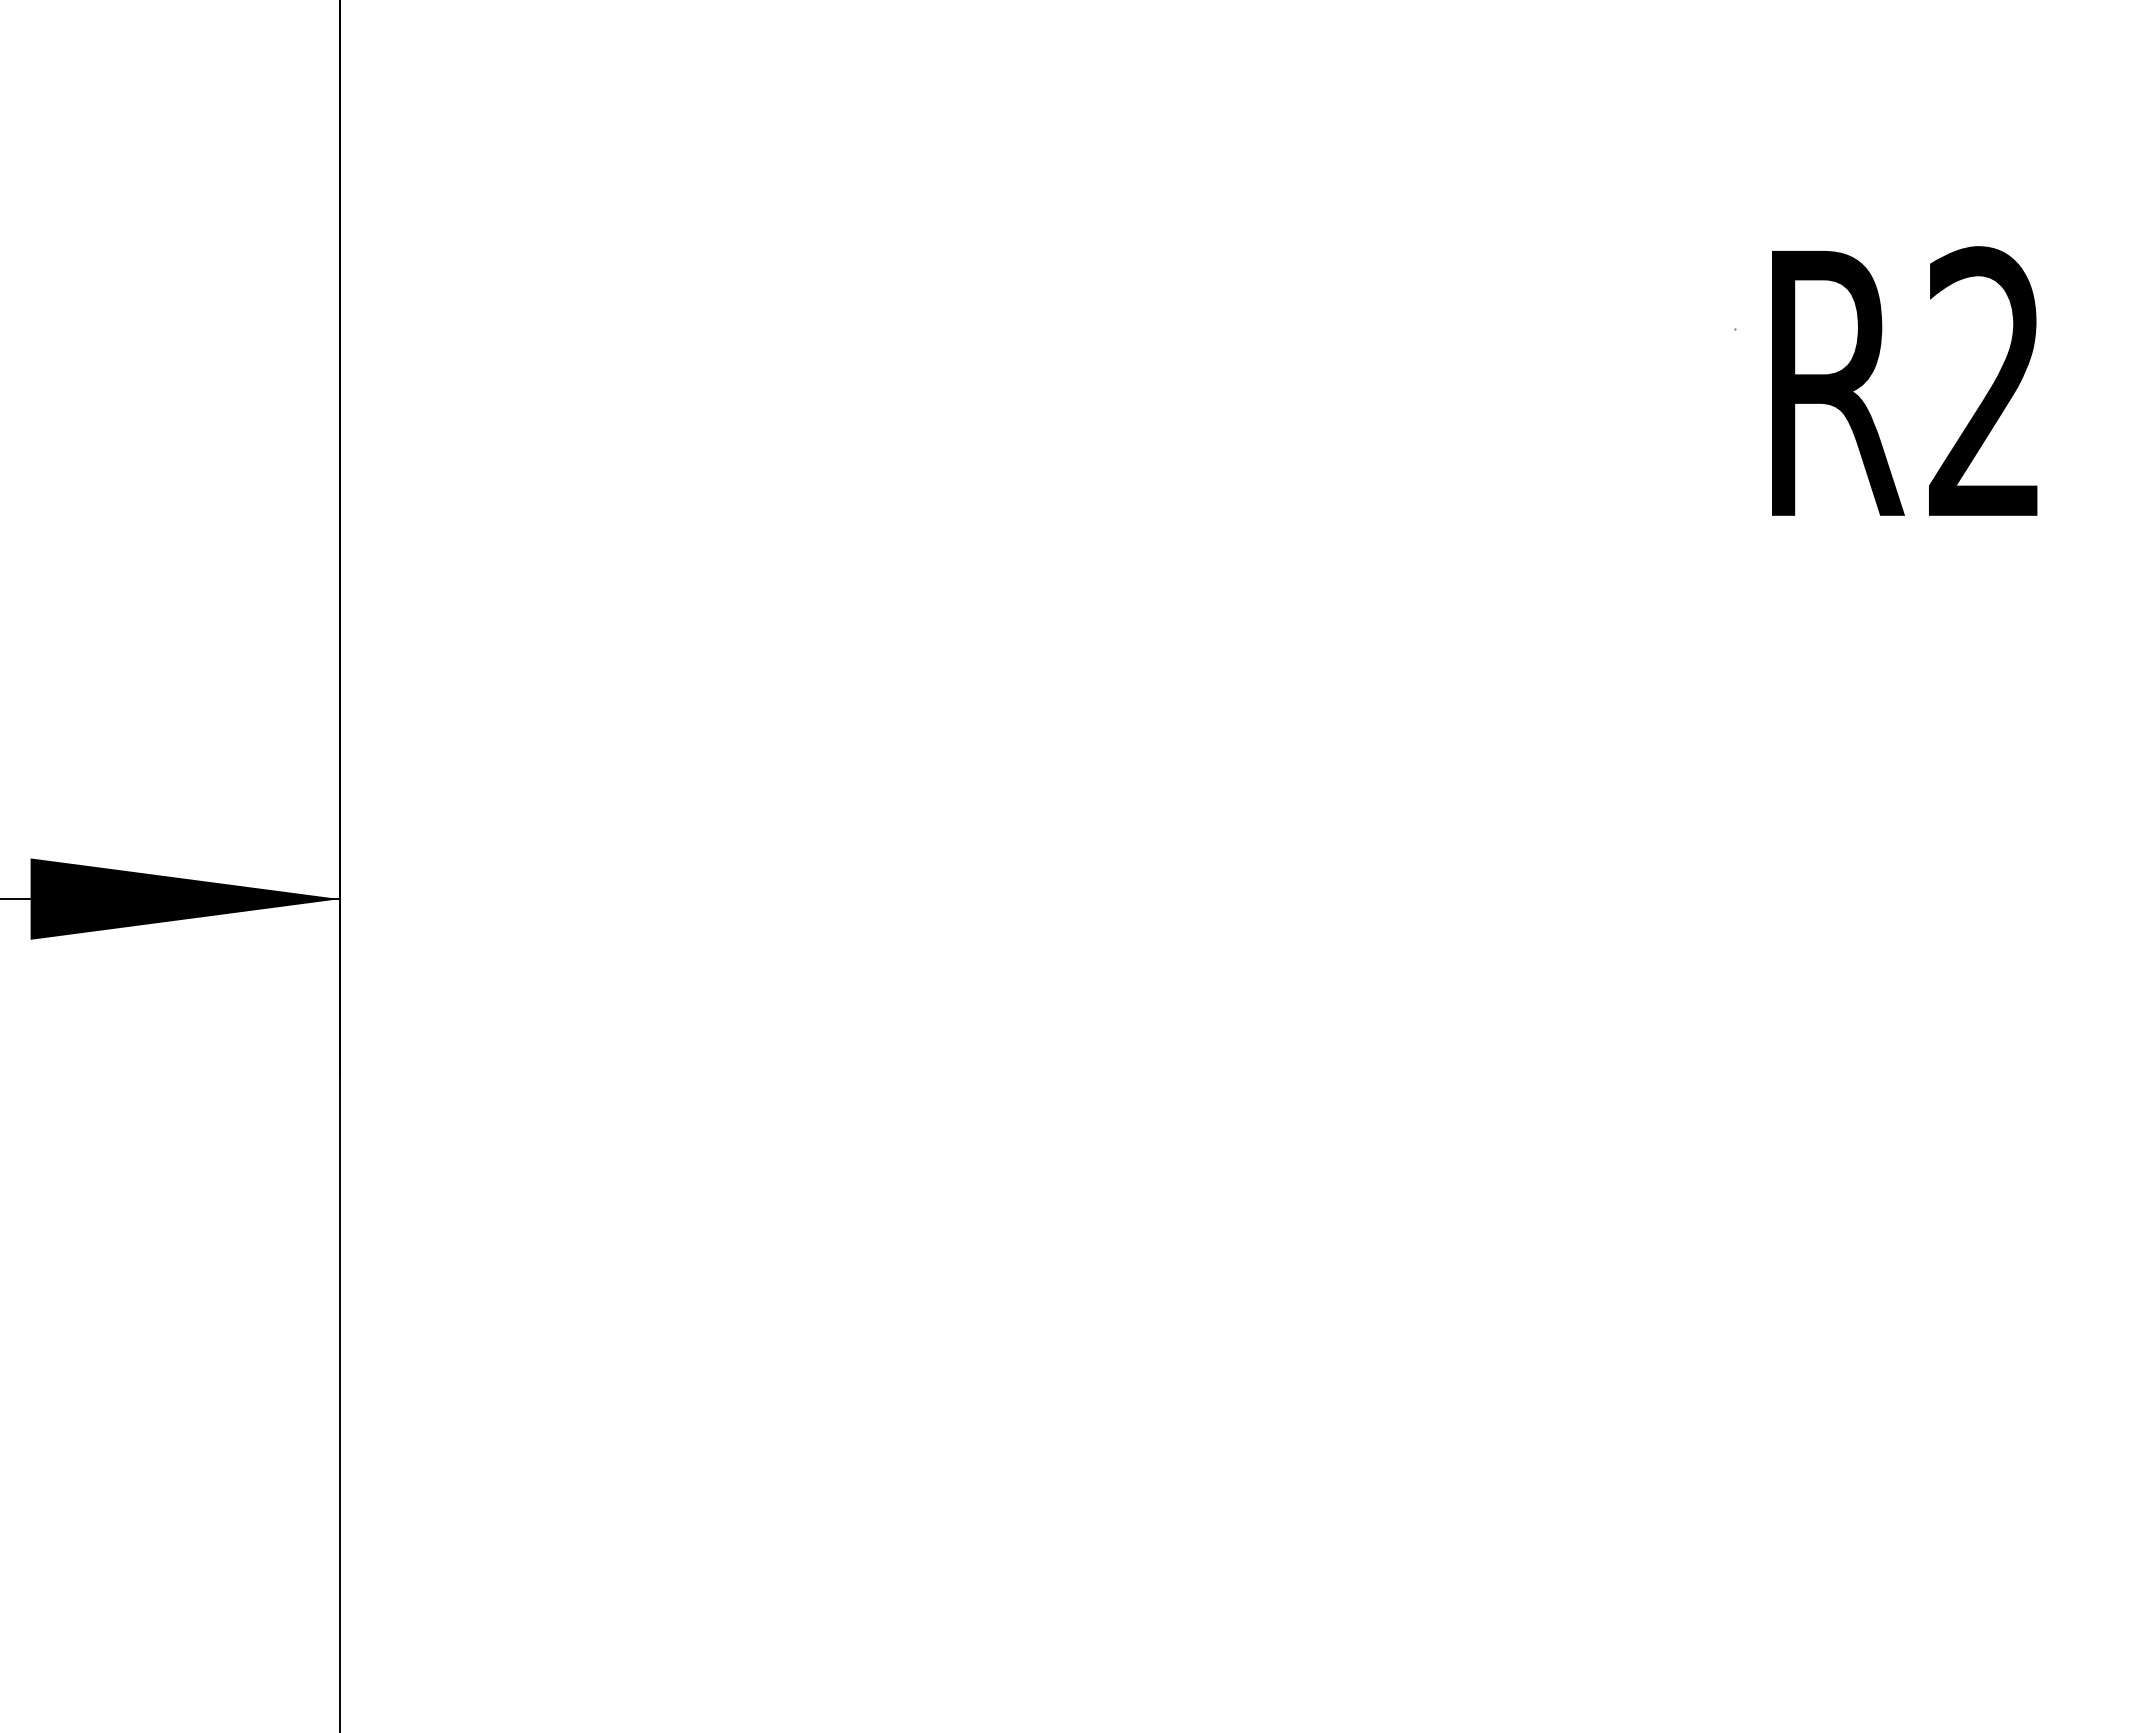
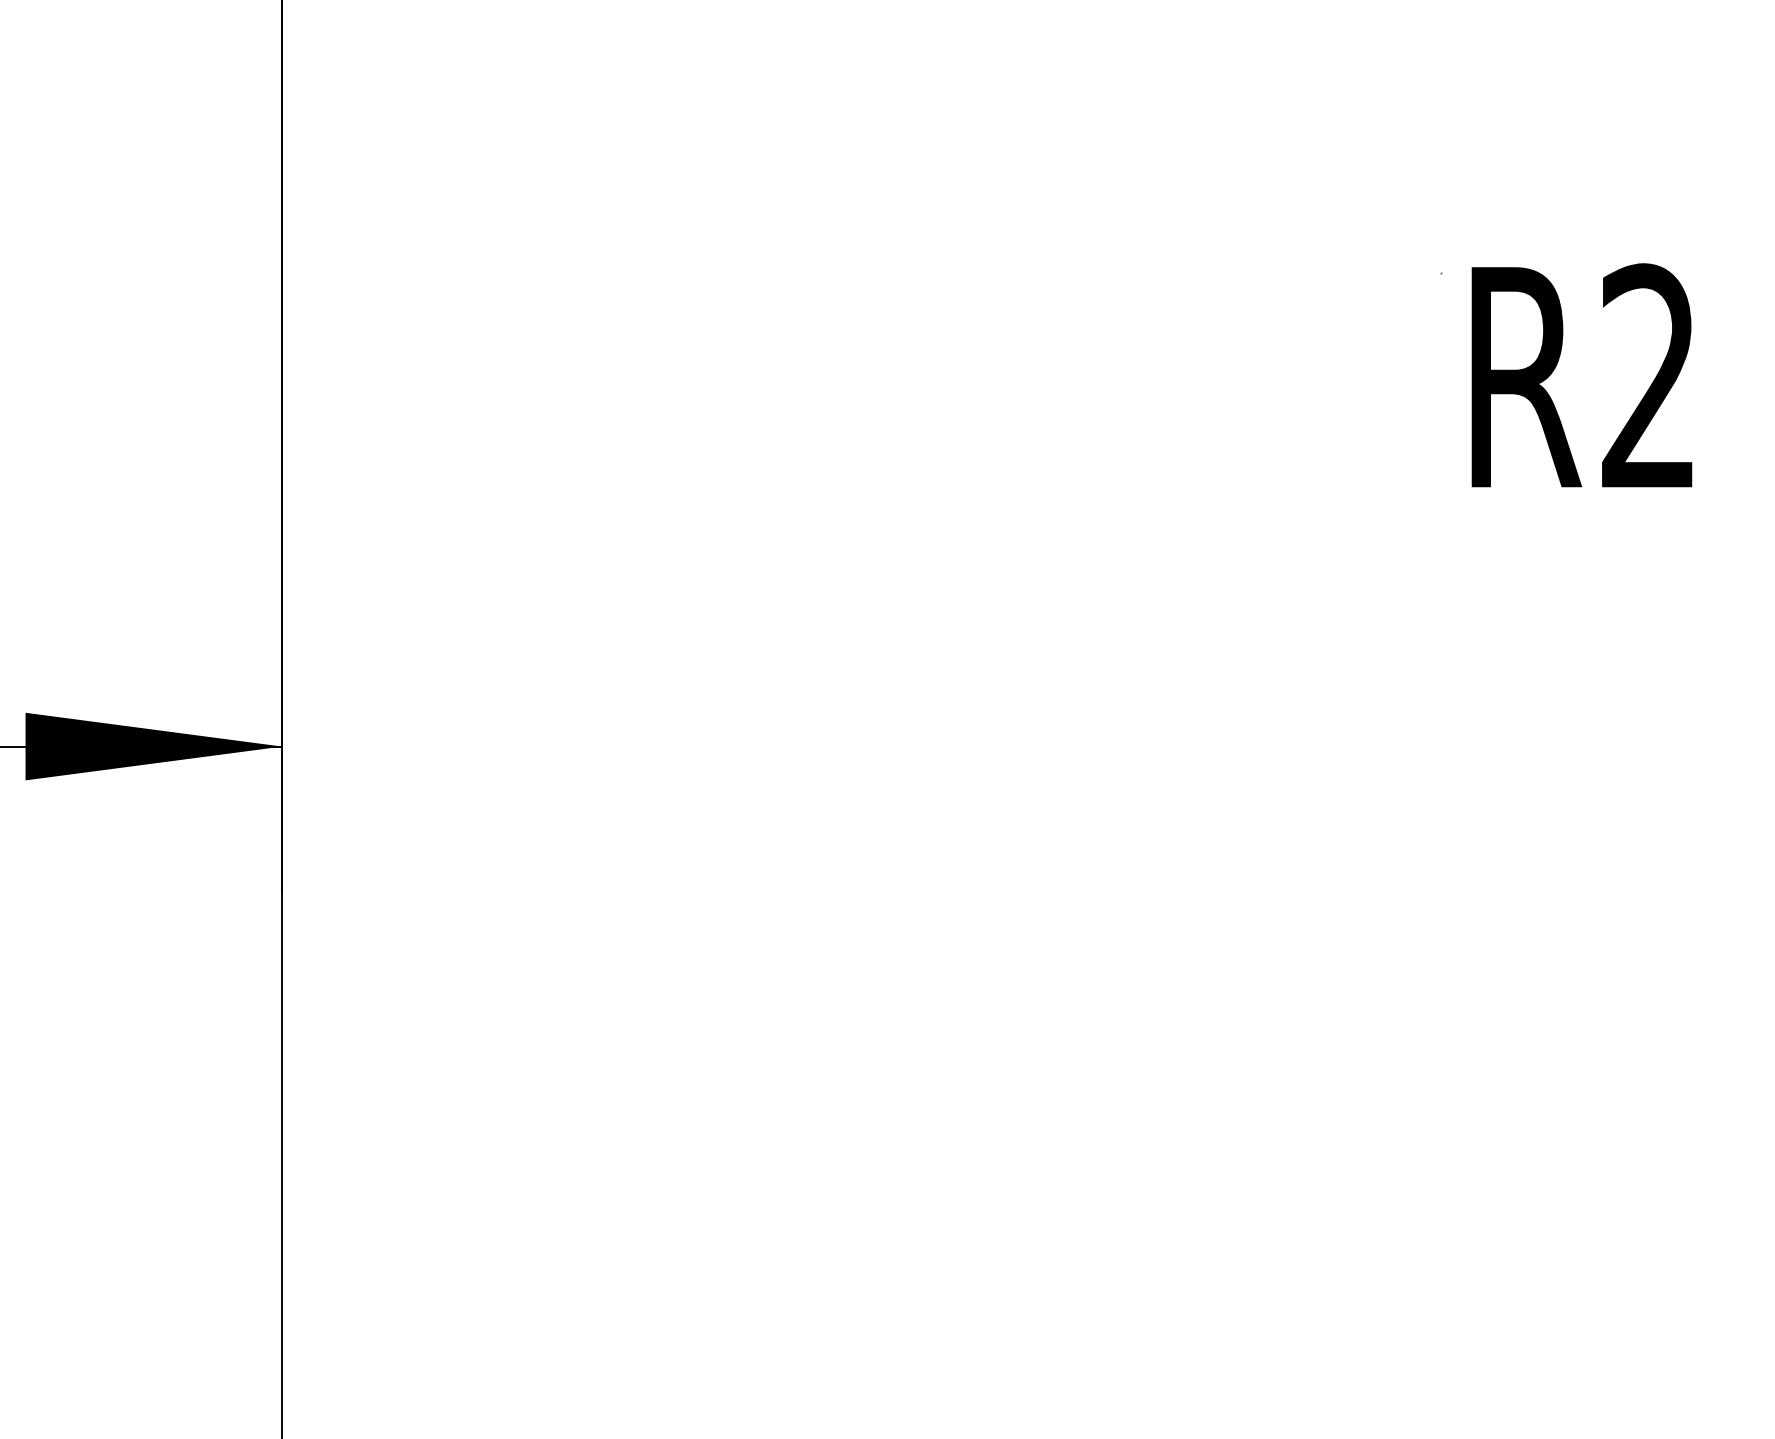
text: (1904, 380) -> (1581, 374), moved

